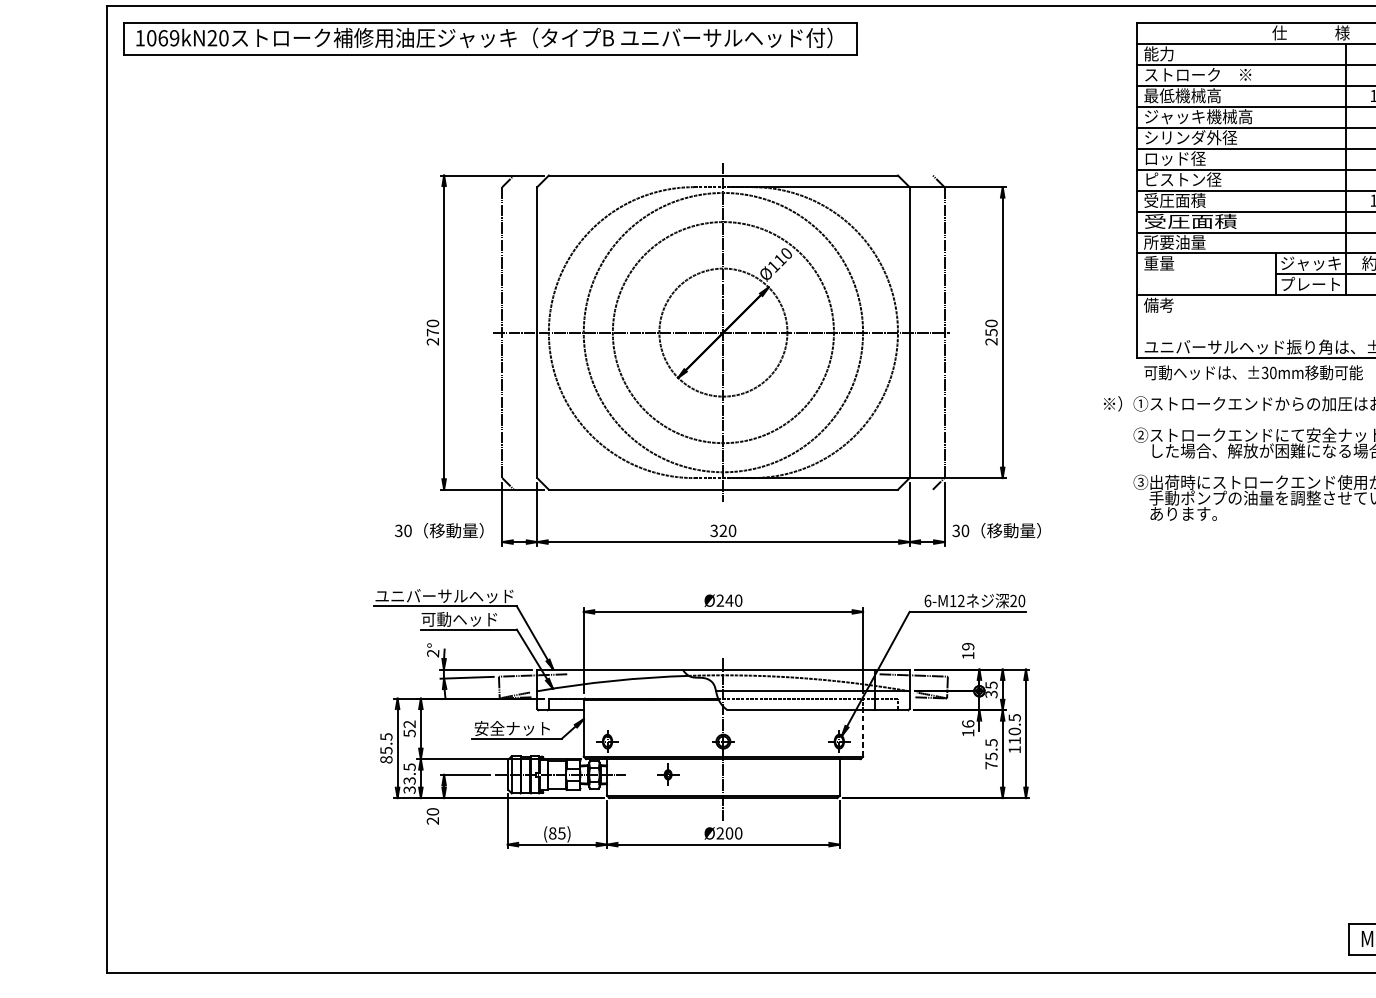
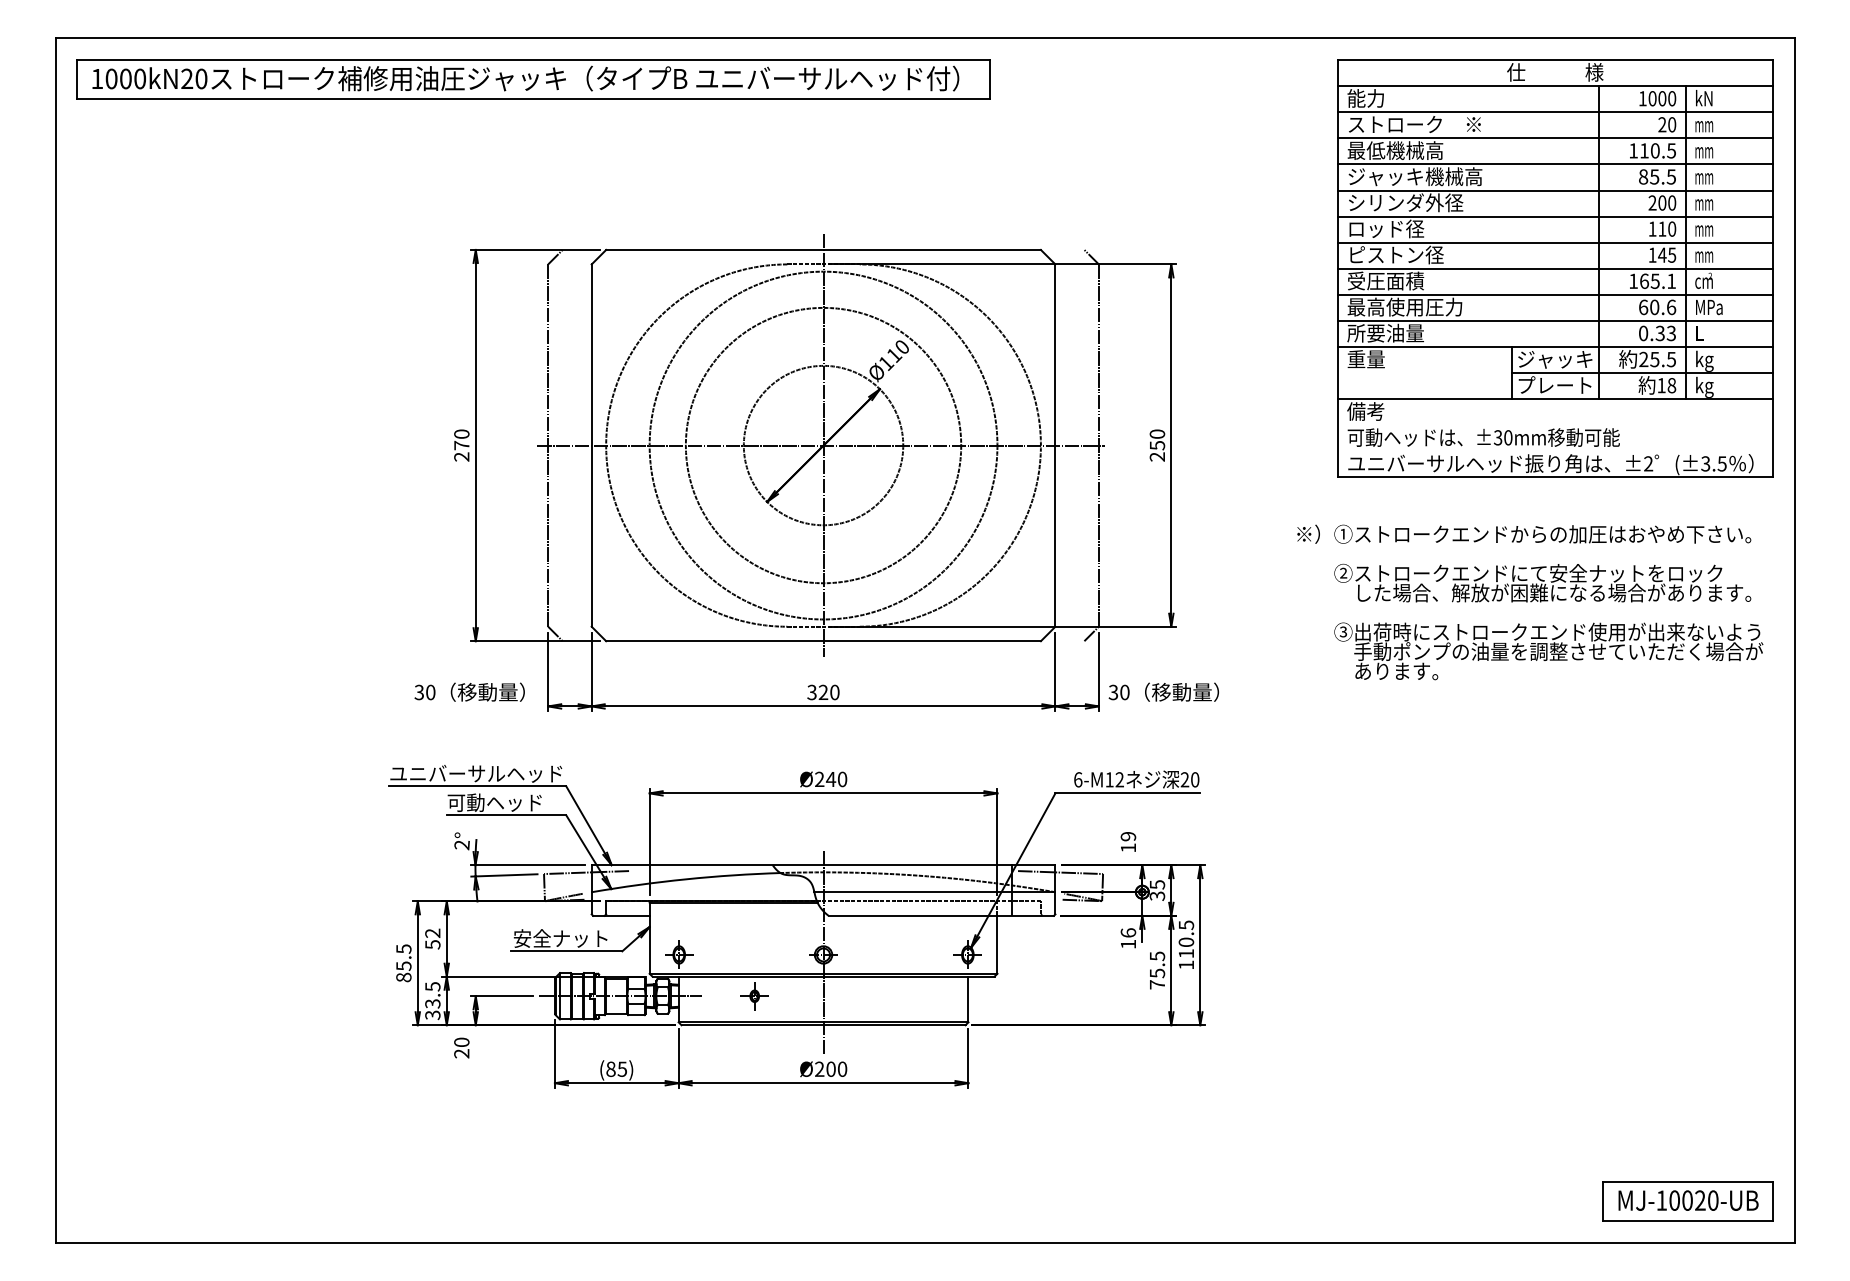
text: (169, 37) -> (133, 78), 1069kN20 -> 1000kN20
text: (1189, 220) -> (1404, 306), 受圧面積 -> 最高使用圧力
text: (1253, 372) -> (1483, 437), moved
line: (863, 733) -> (997, 944), dashed -> solid

